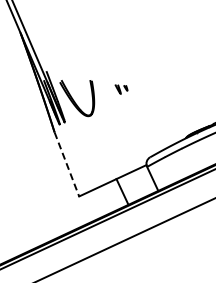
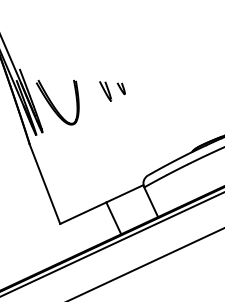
part: (121, 89) -> (112, 91), size x1.67
line: (67, 164) -> (45, 184), dashed -> solid

